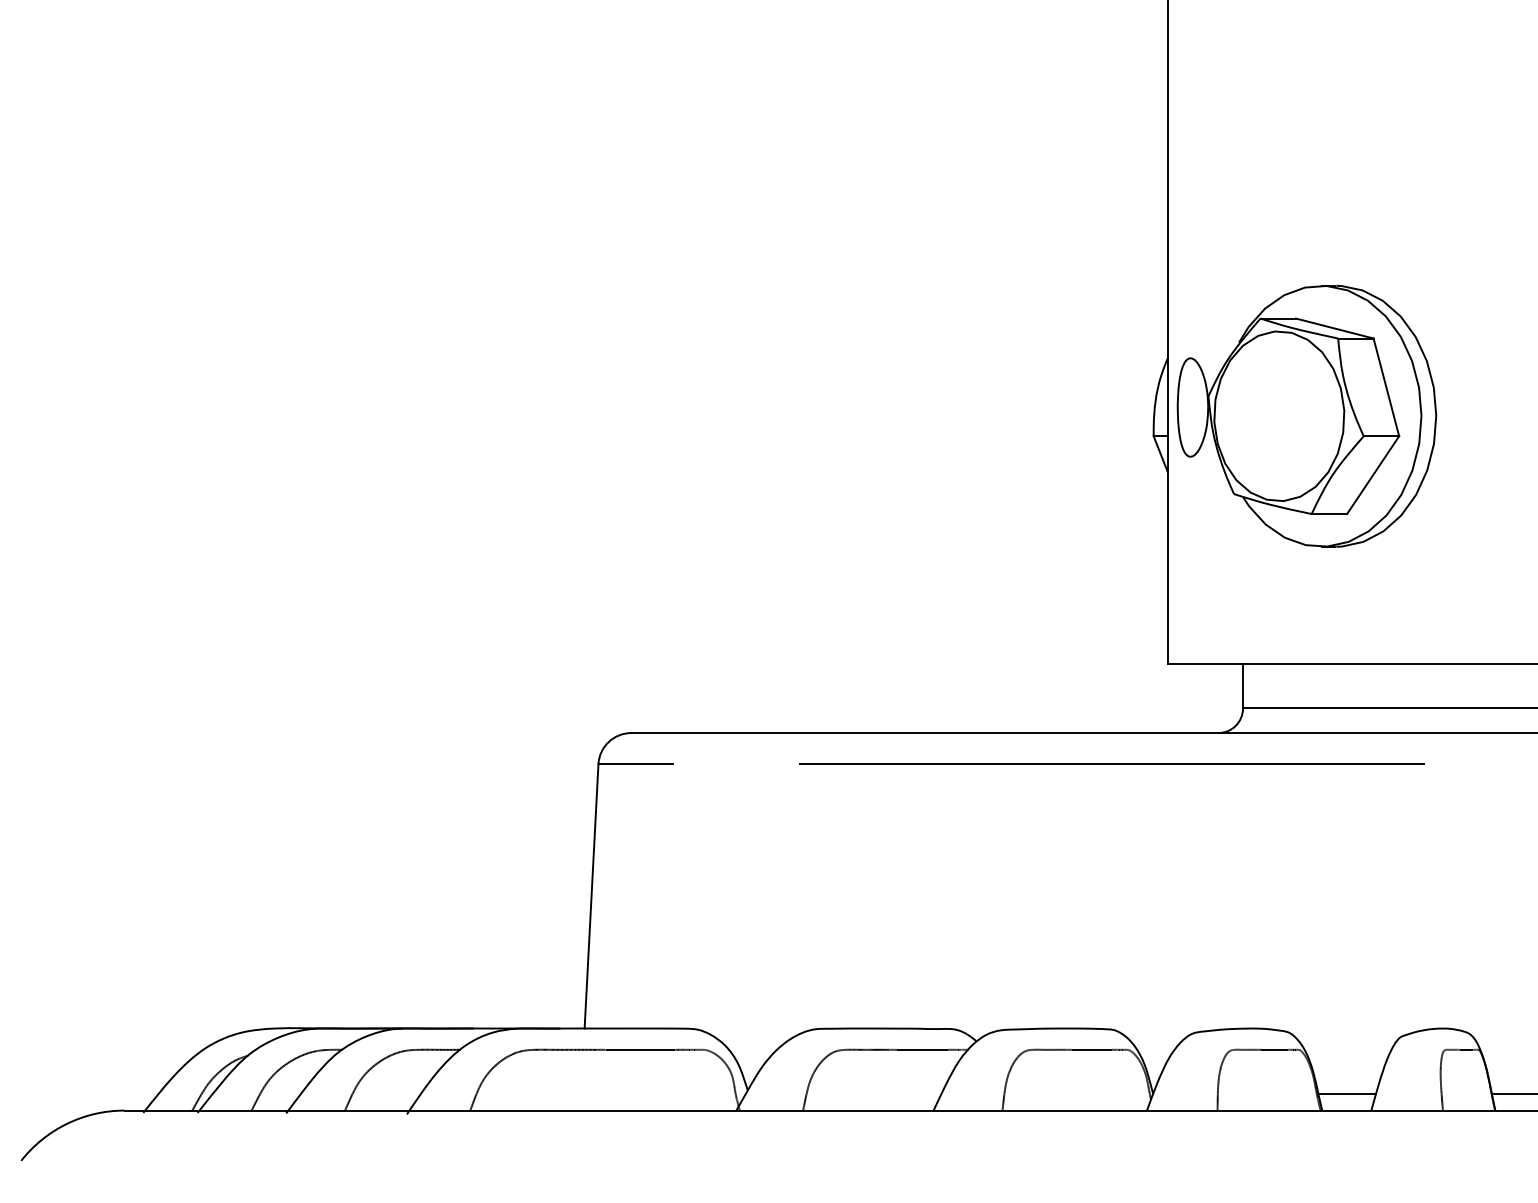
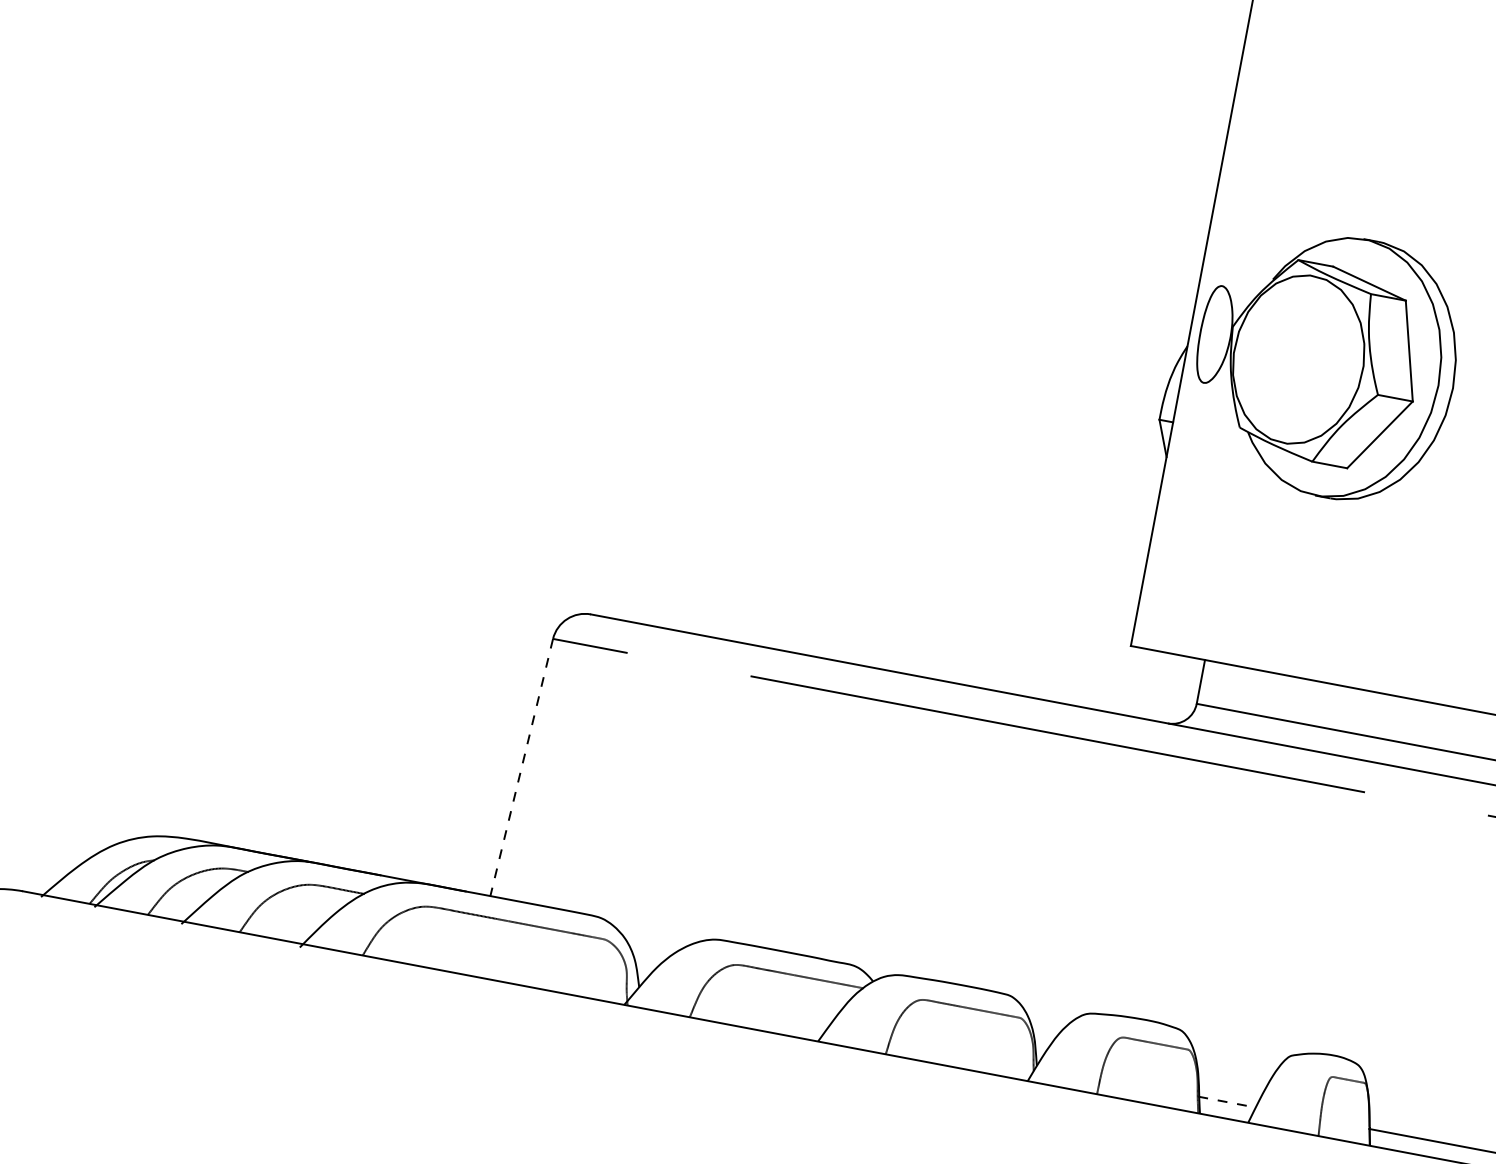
part: (1306, 416) -> (1325, 364), moved
line: (591, 896) -> (521, 767), solid -> dashed
line: (1347, 1094) -> (1227, 1102), solid -> dashed

